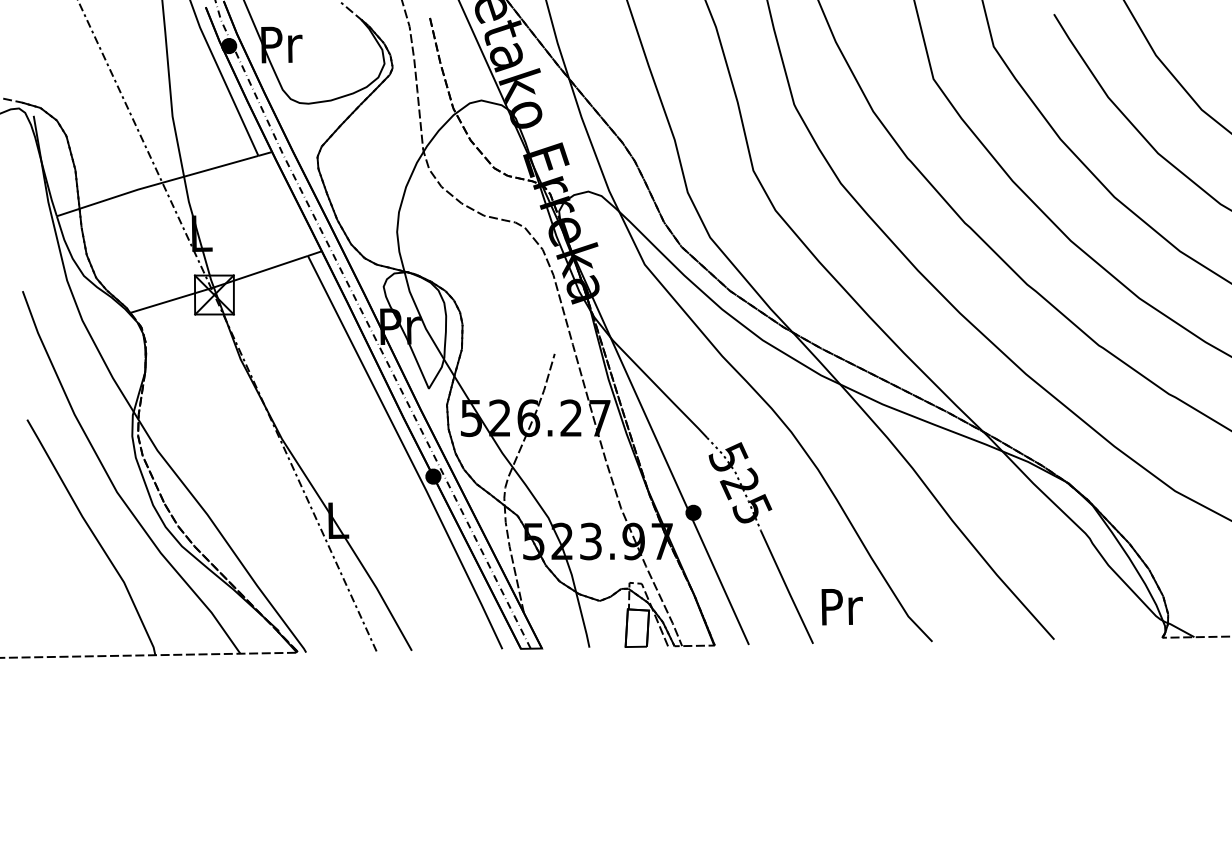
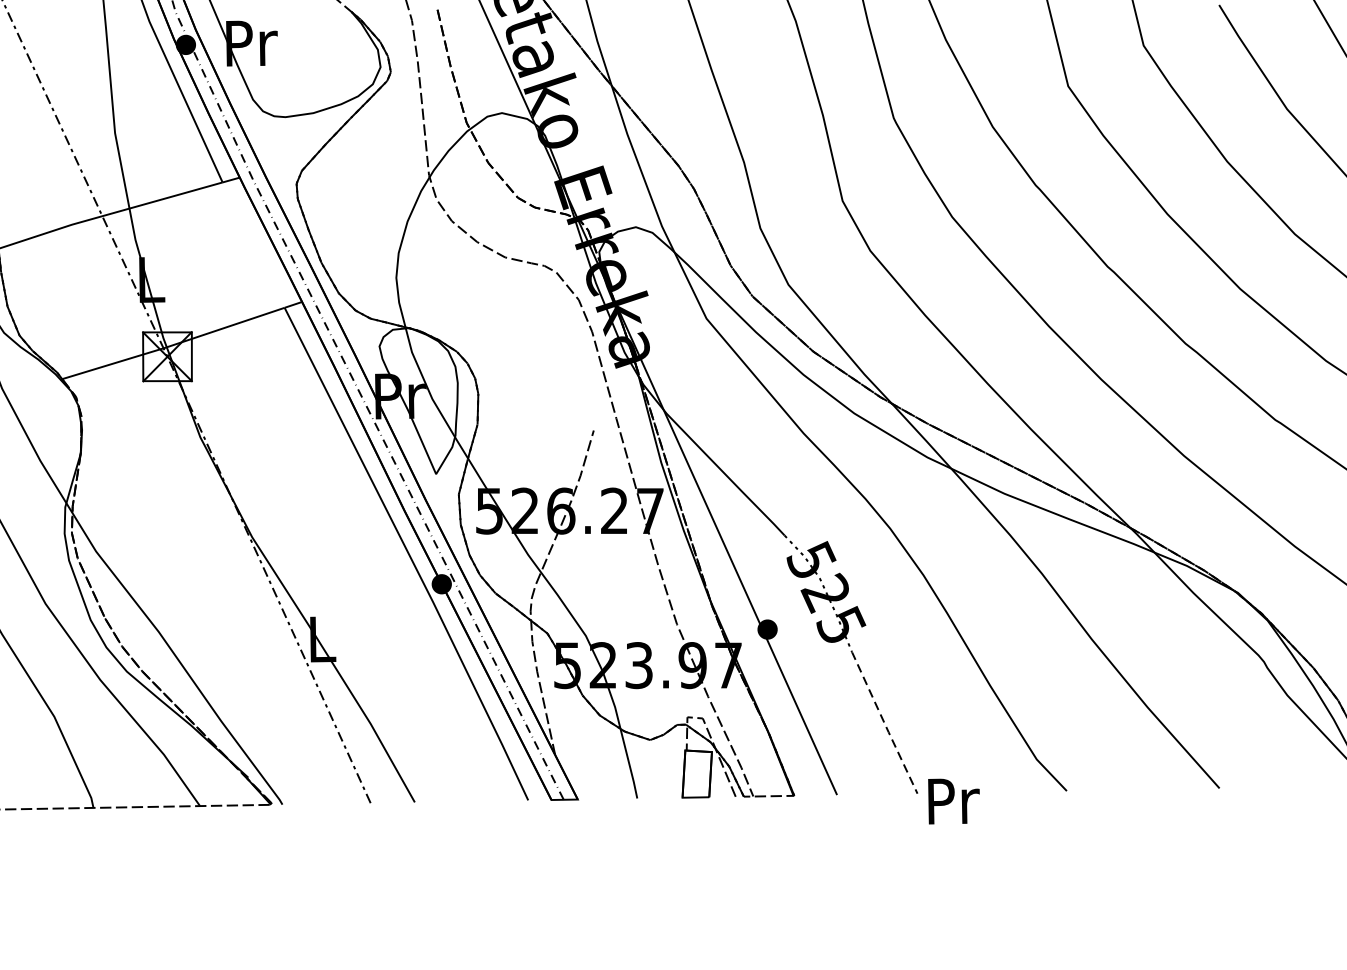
line: (786, 587) -> (884, 723), solid -> dashed
text: (841, 607) -> (952, 802), moved

